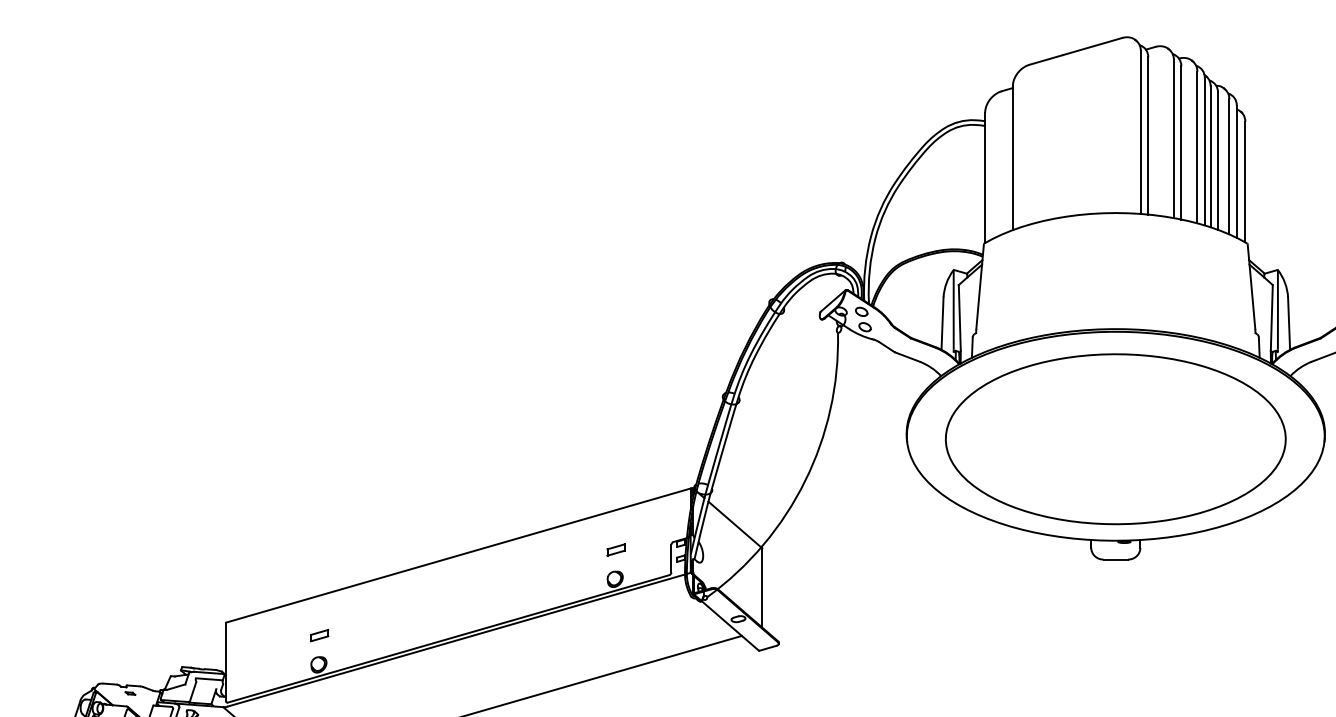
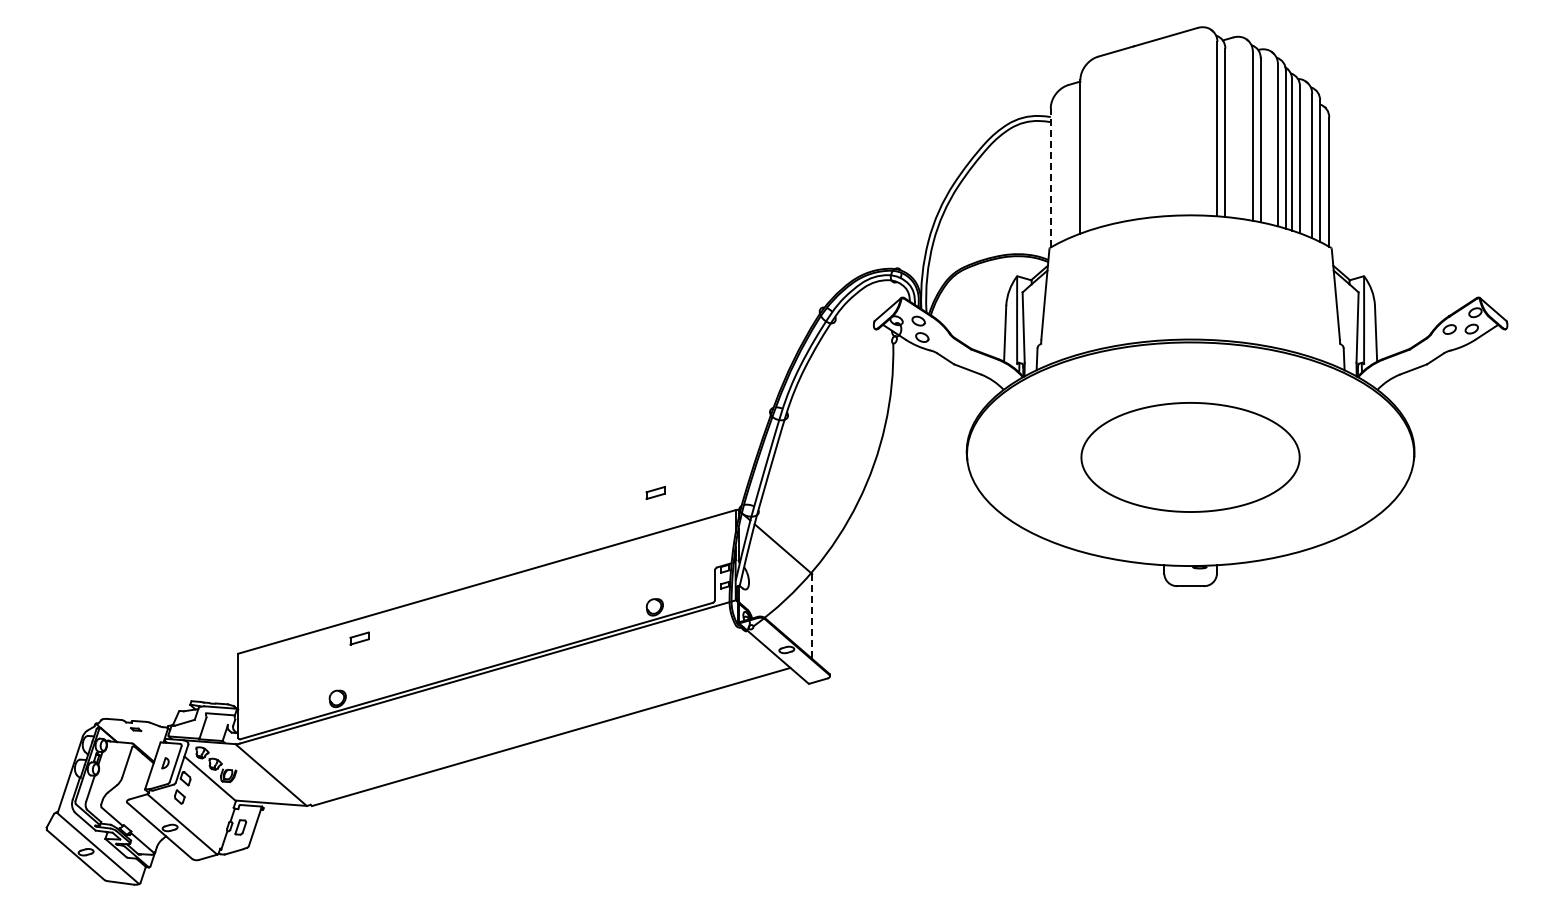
line: (984, 177) -> (1050, 177), solid -> dashed
part: (1115, 439) -> (1190, 457), size x0.6
part: (615, 549) -> (655, 492), moved
line: (762, 588) -> (812, 617), solid -> dashed
part: (319, 635) -> (359, 638), moved

